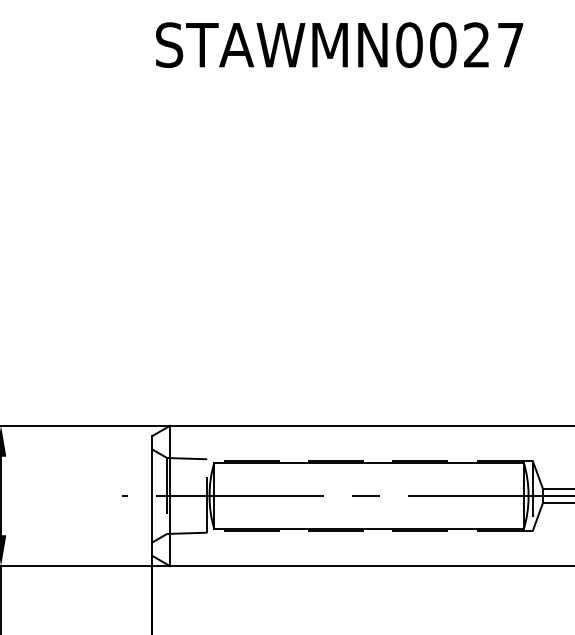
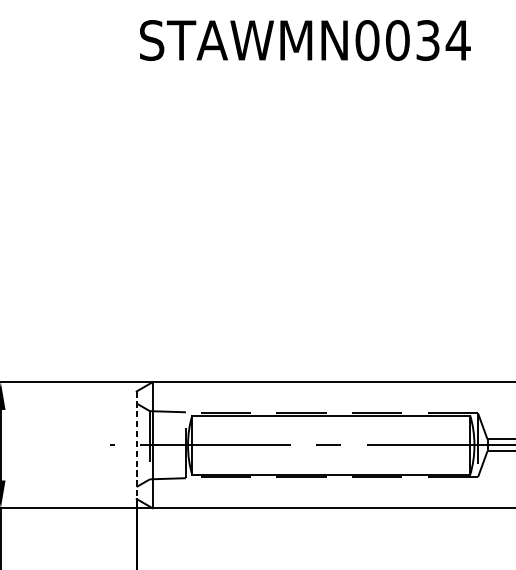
text: (494, 45) -> (443, 40), STAWMN0027 -> STAWMN0034
line: (152, 495) -> (136, 444), solid -> dashed

